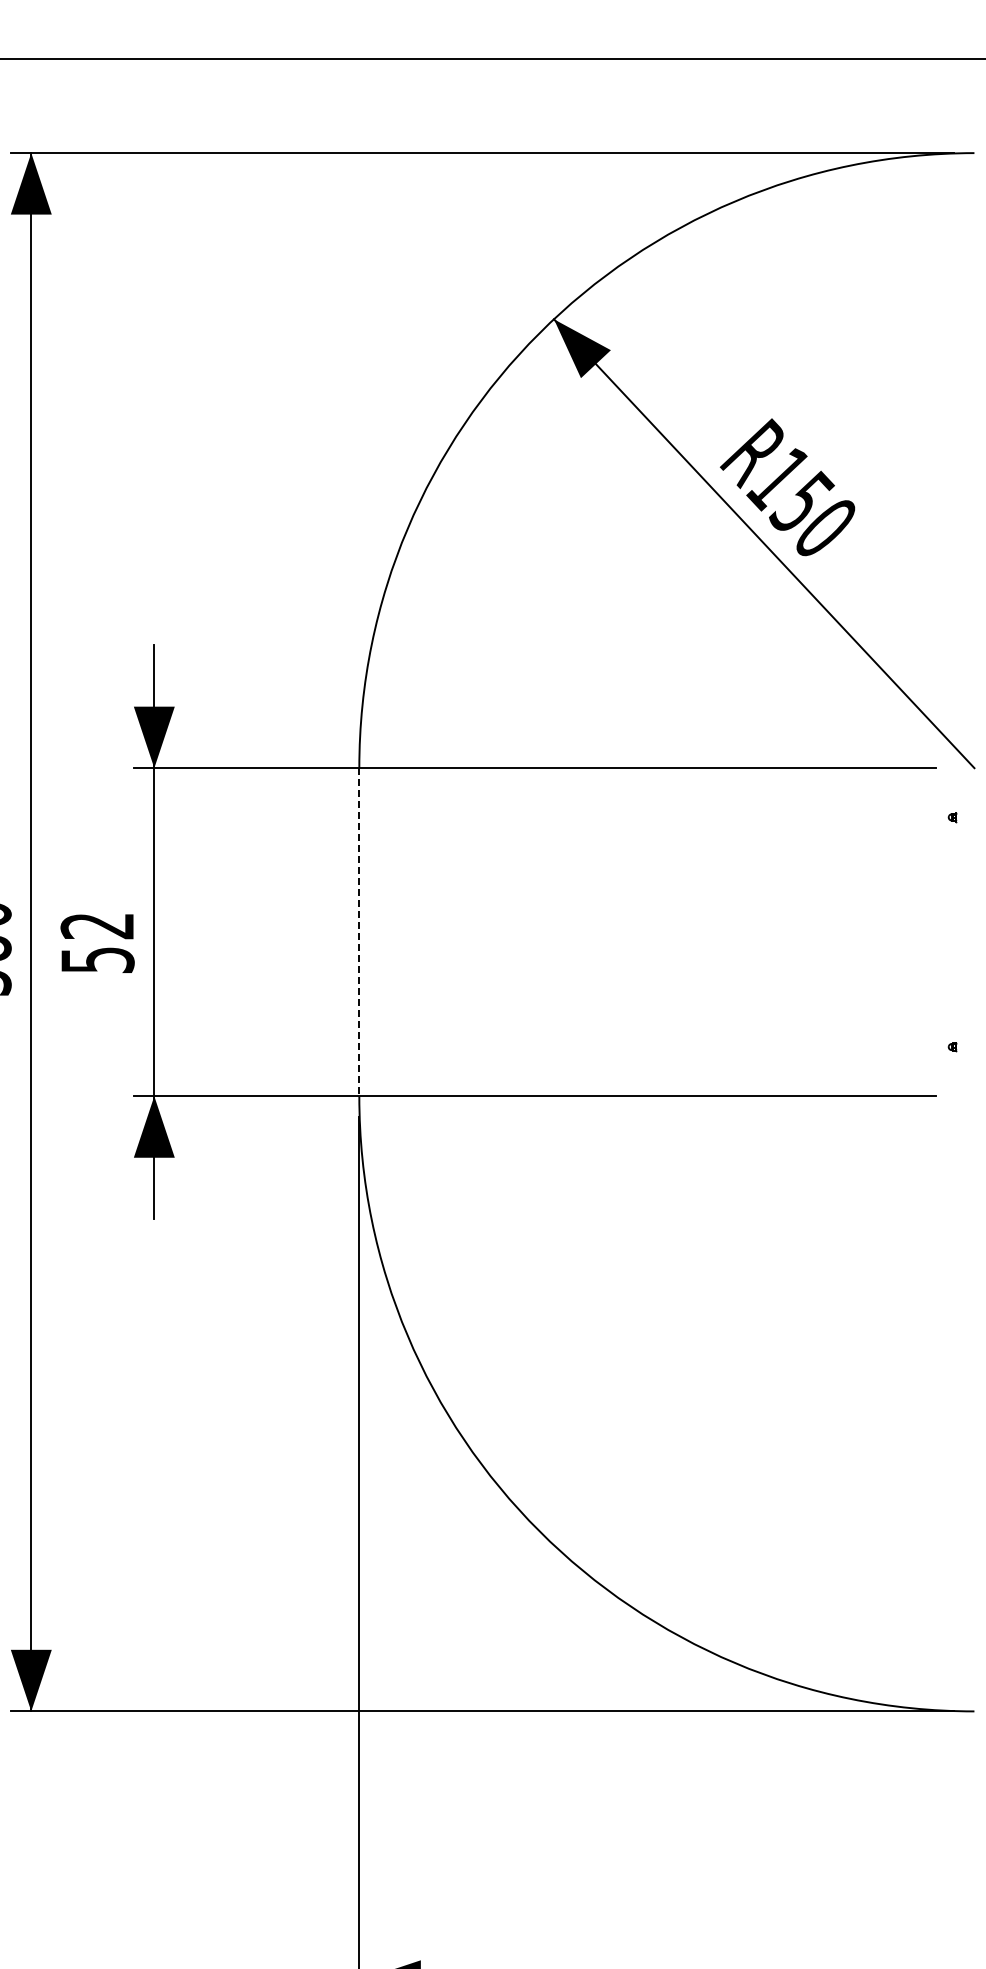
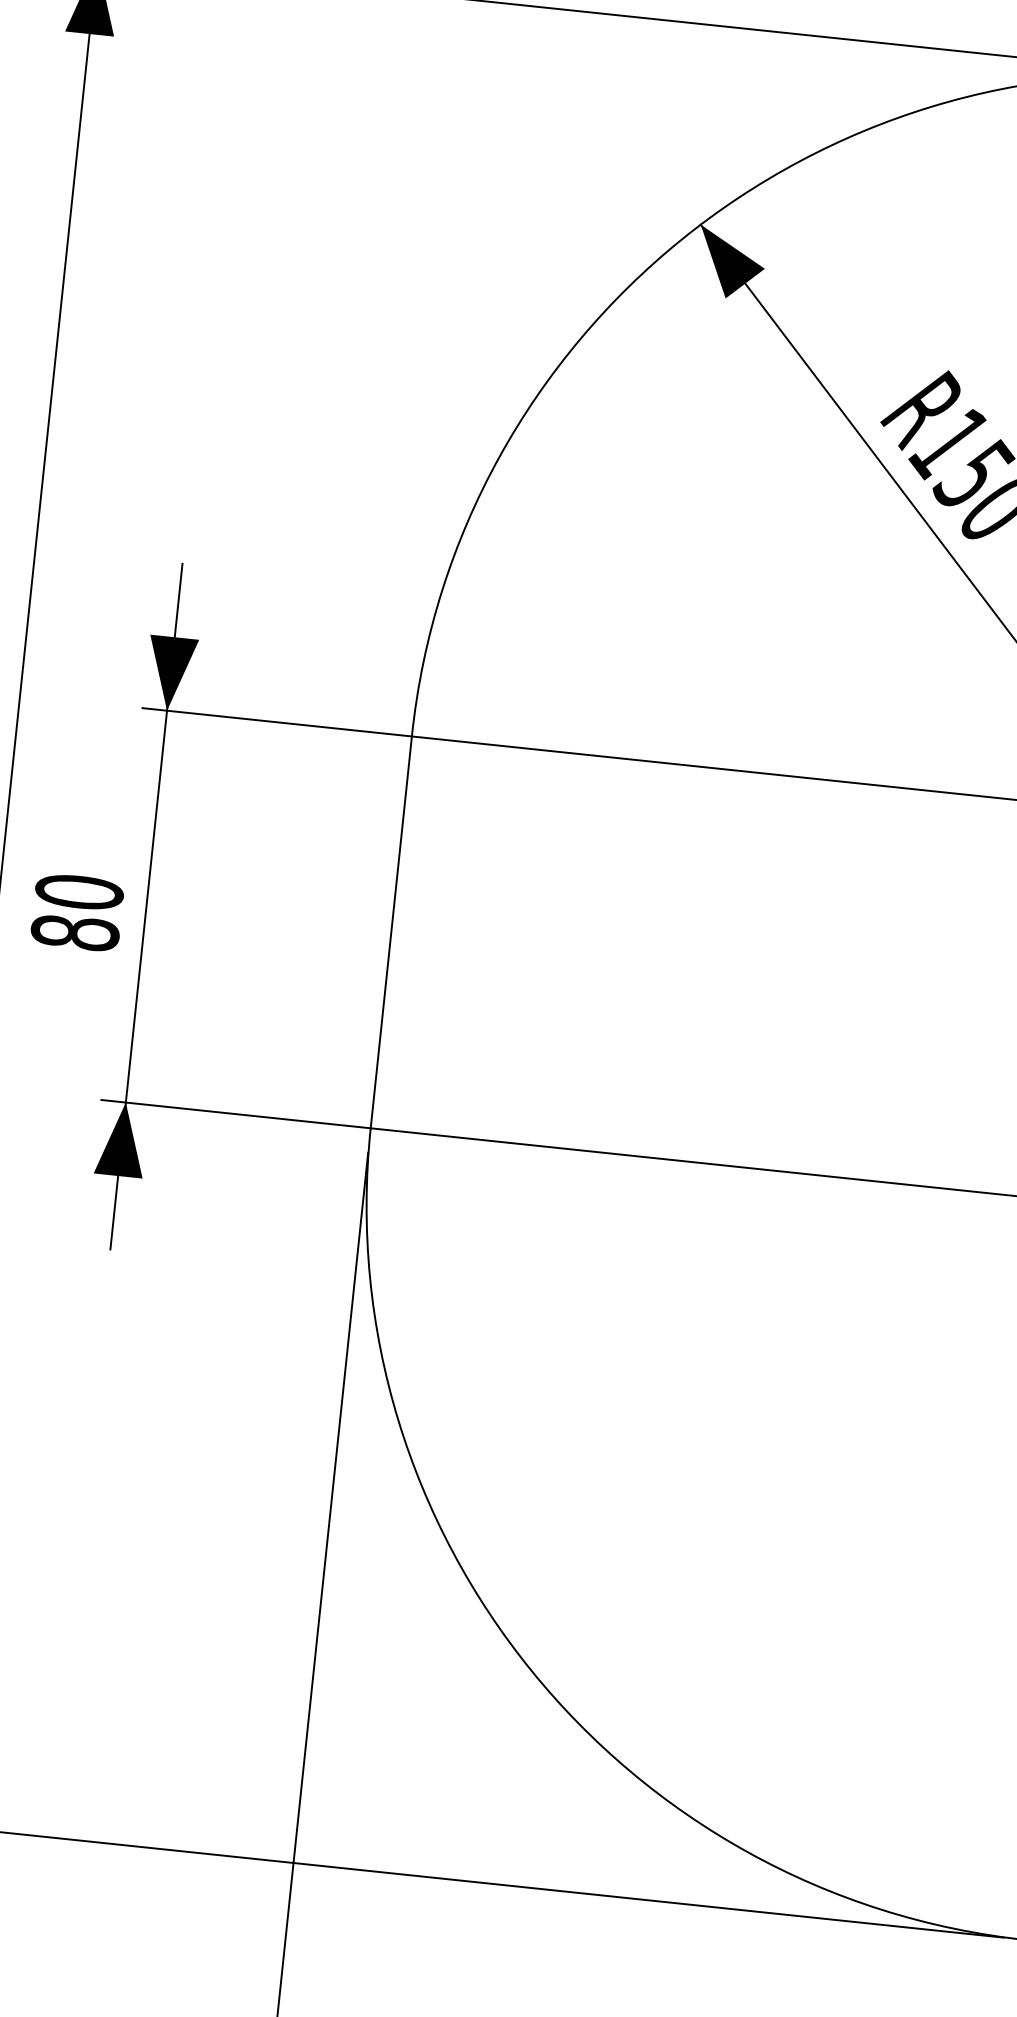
line: (359, 932) -> (391, 932), dashed -> solid
text: (97, 942) -> (77, 911), 52 -> 80

